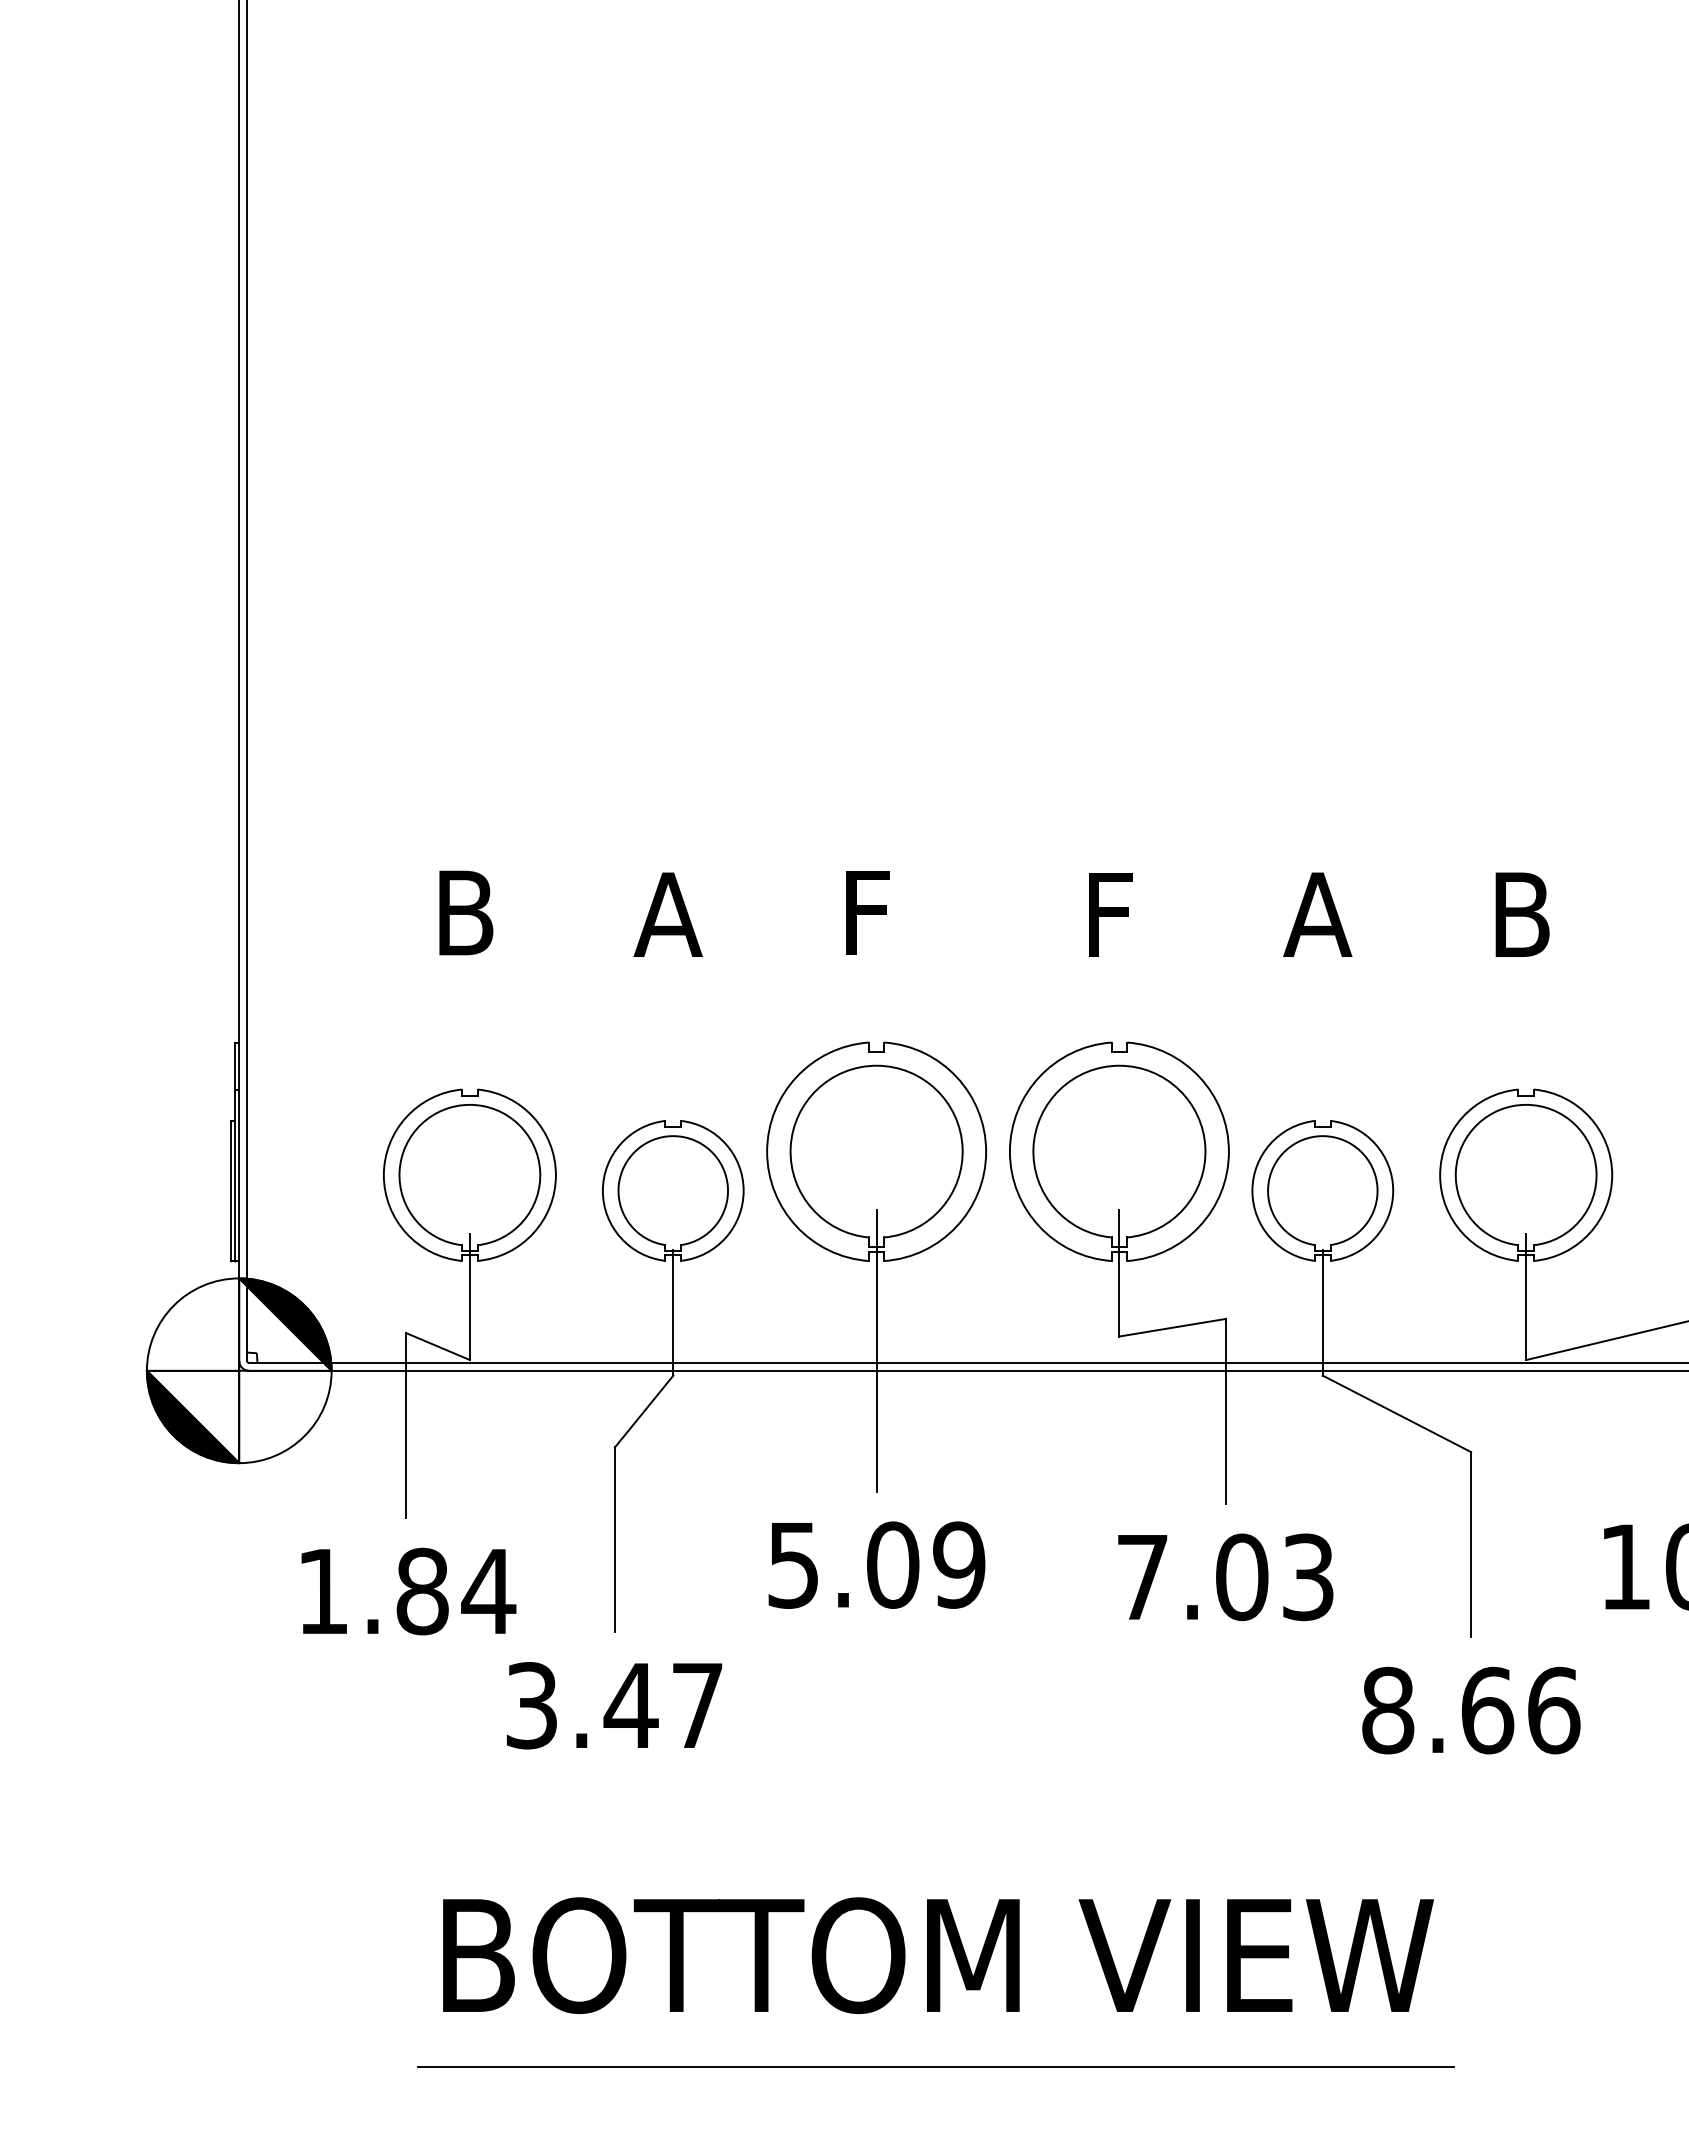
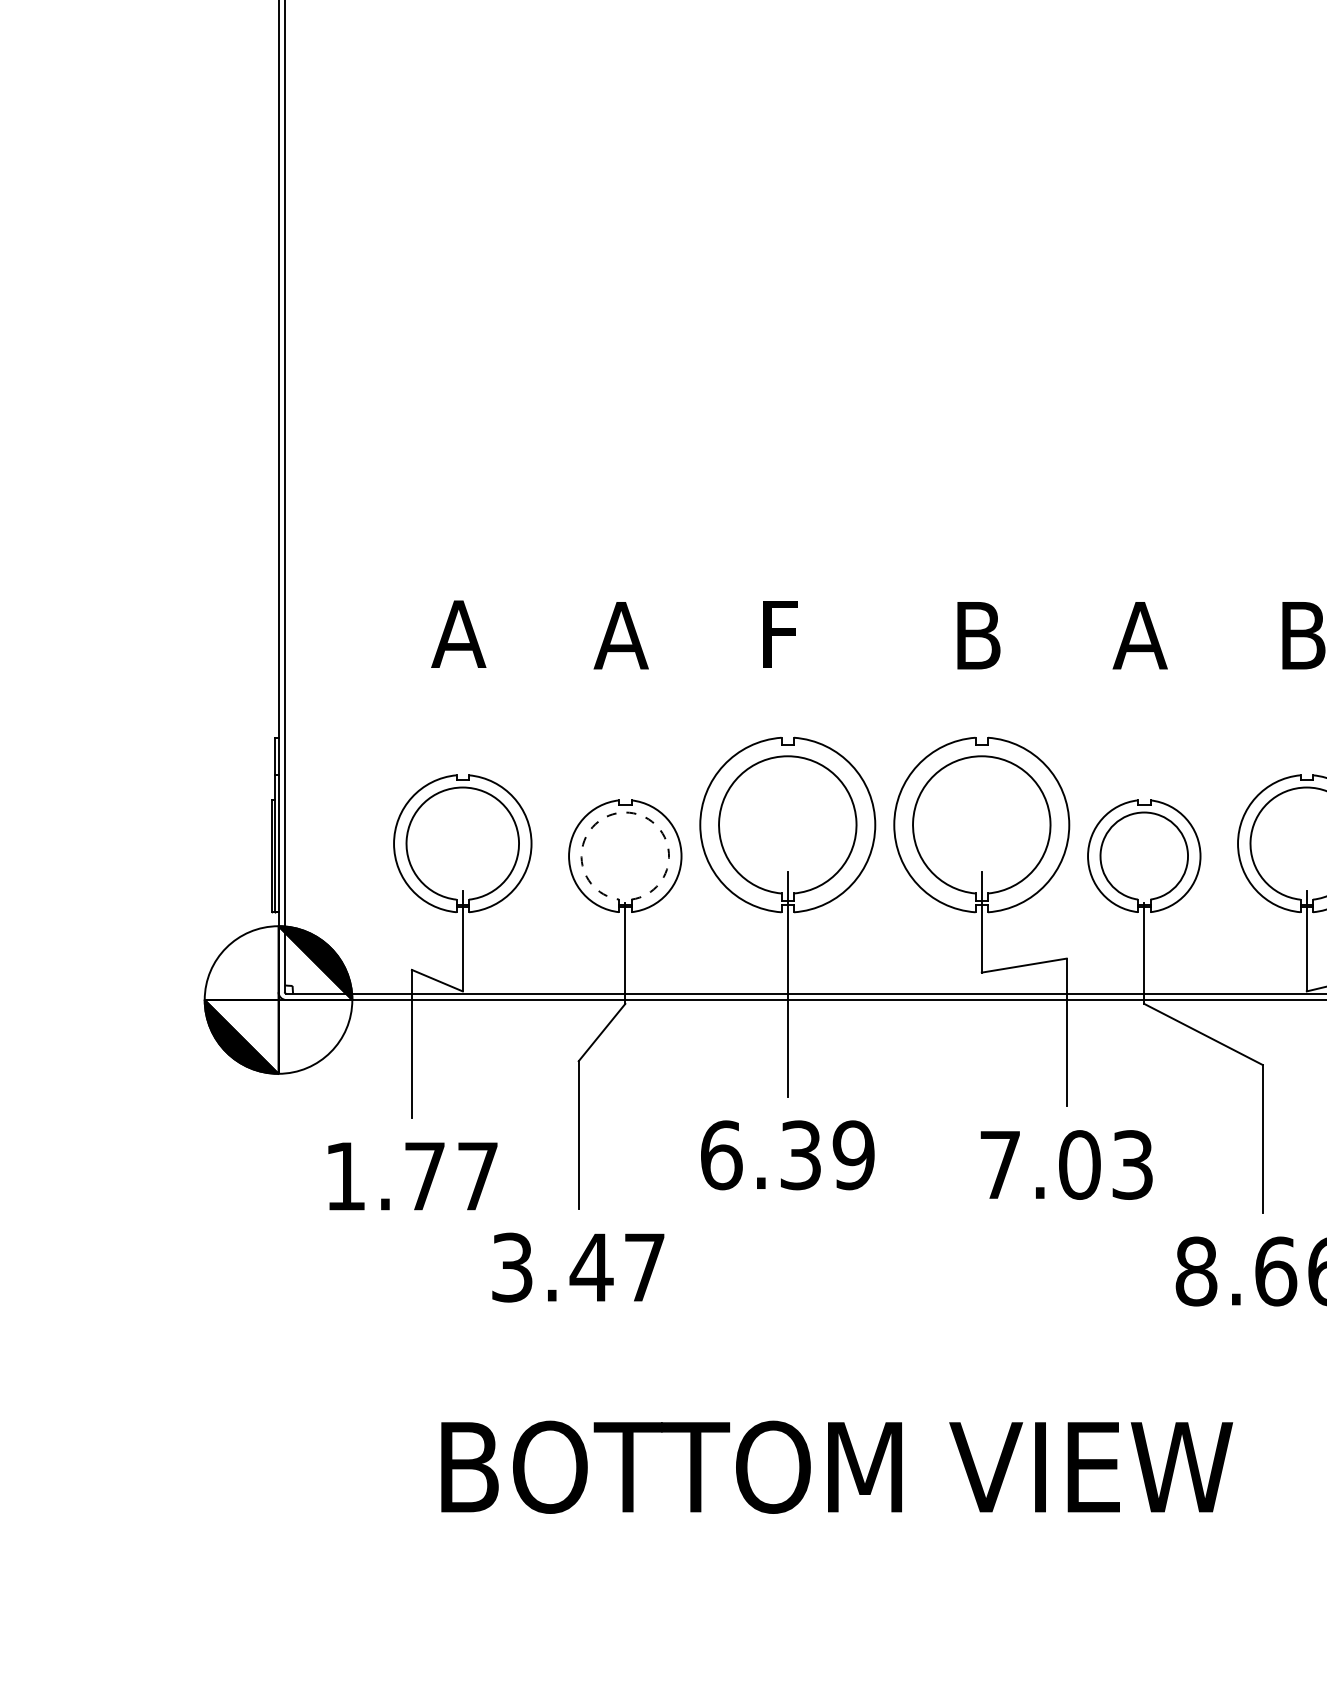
text: (464, 912) -> (458, 633), B -> A
text: (1115, 914) -> (978, 635), F -> B
arc: (673, 1136) -> (625, 812), solid -> dashed
text: (843, 1564) -> (761, 1154), 5.09 -> 6.39
text: (456, 1591) -> (452, 1176), 1.84 -> 1.77
line: (936, 2067) -> (835, 1556), removed

